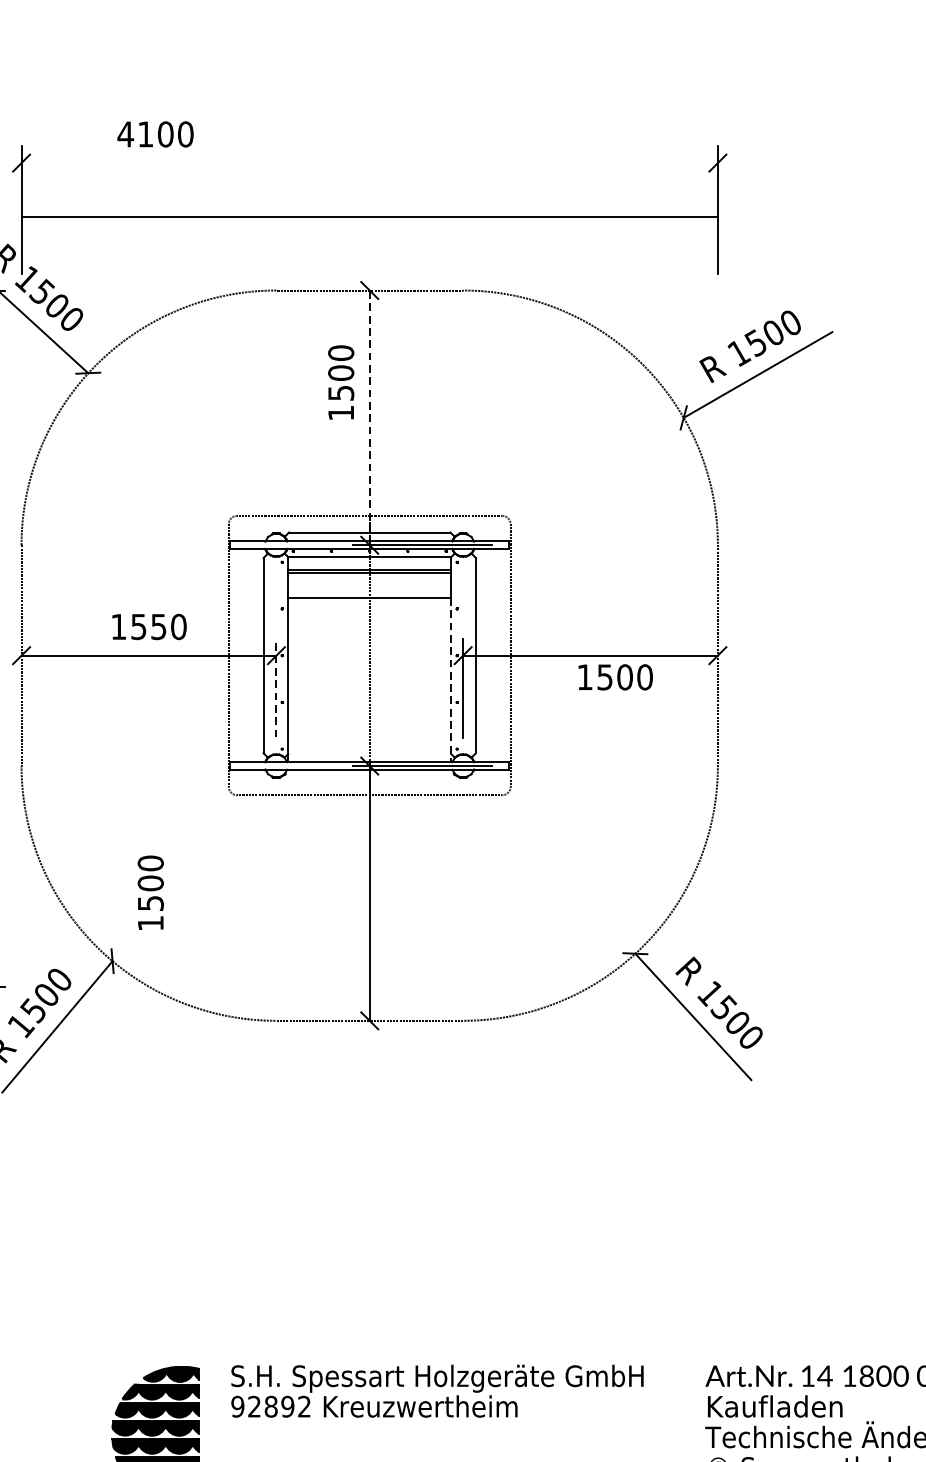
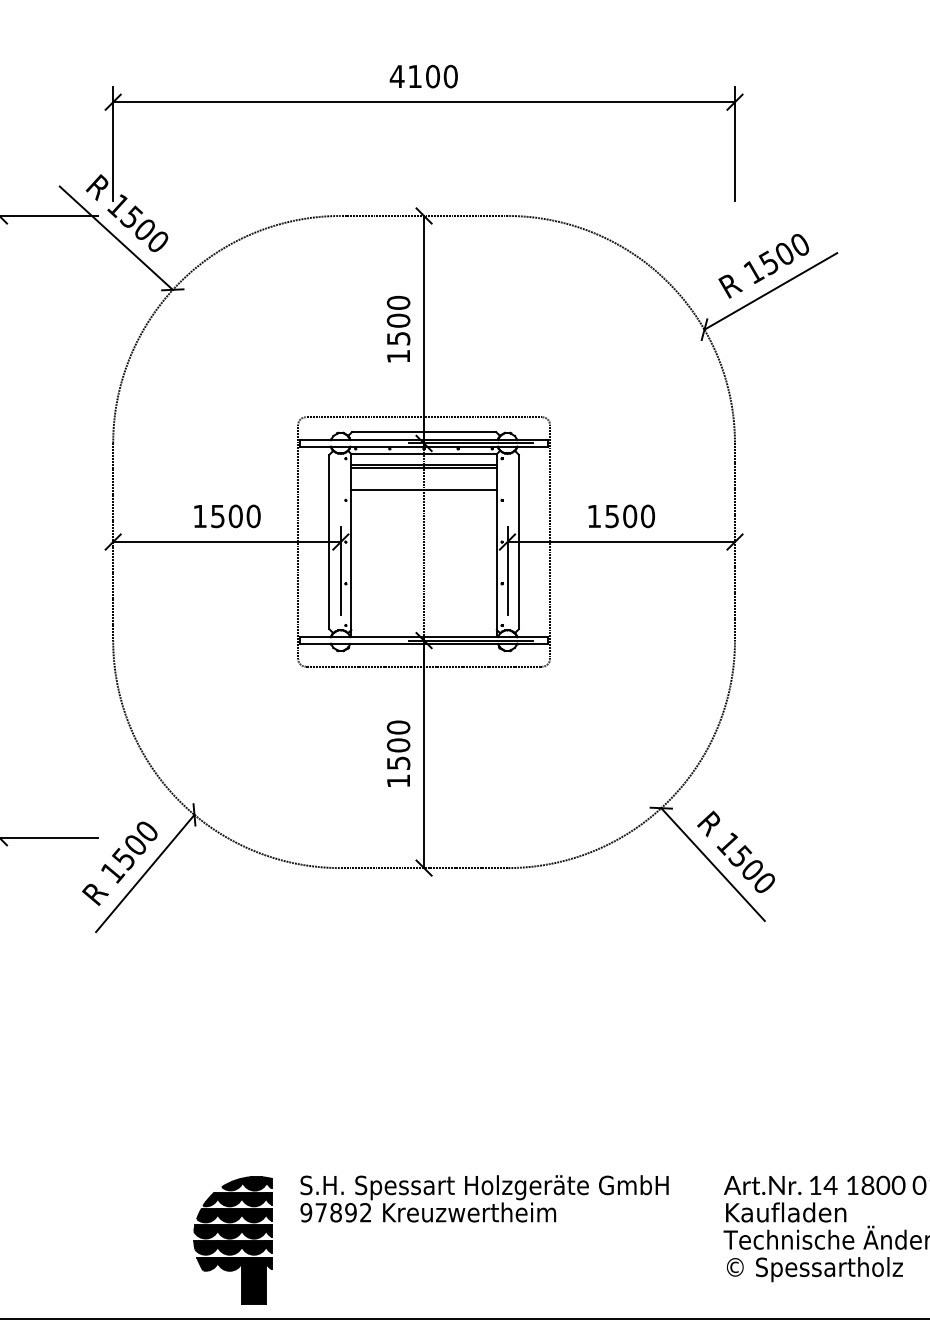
text: (155, 134) -> (423, 76), moved
line: (369, 217) -> (423, 102), moved
text: (341, 381) -> (398, 328), moved
line: (370, 417) -> (424, 329), dashed -> solid
text: (158, 627) -> (235, 516), 1550 -> 1500
text: (615, 677) -> (621, 516), moved
line: (450, 680) -> (496, 564), dashed -> solid
line: (276, 687) -> (340, 570), dashed -> solid
text: (150, 892) -> (398, 753), moved
text: (253, 1406) -> (320, 1212), 92892 -> 97892

